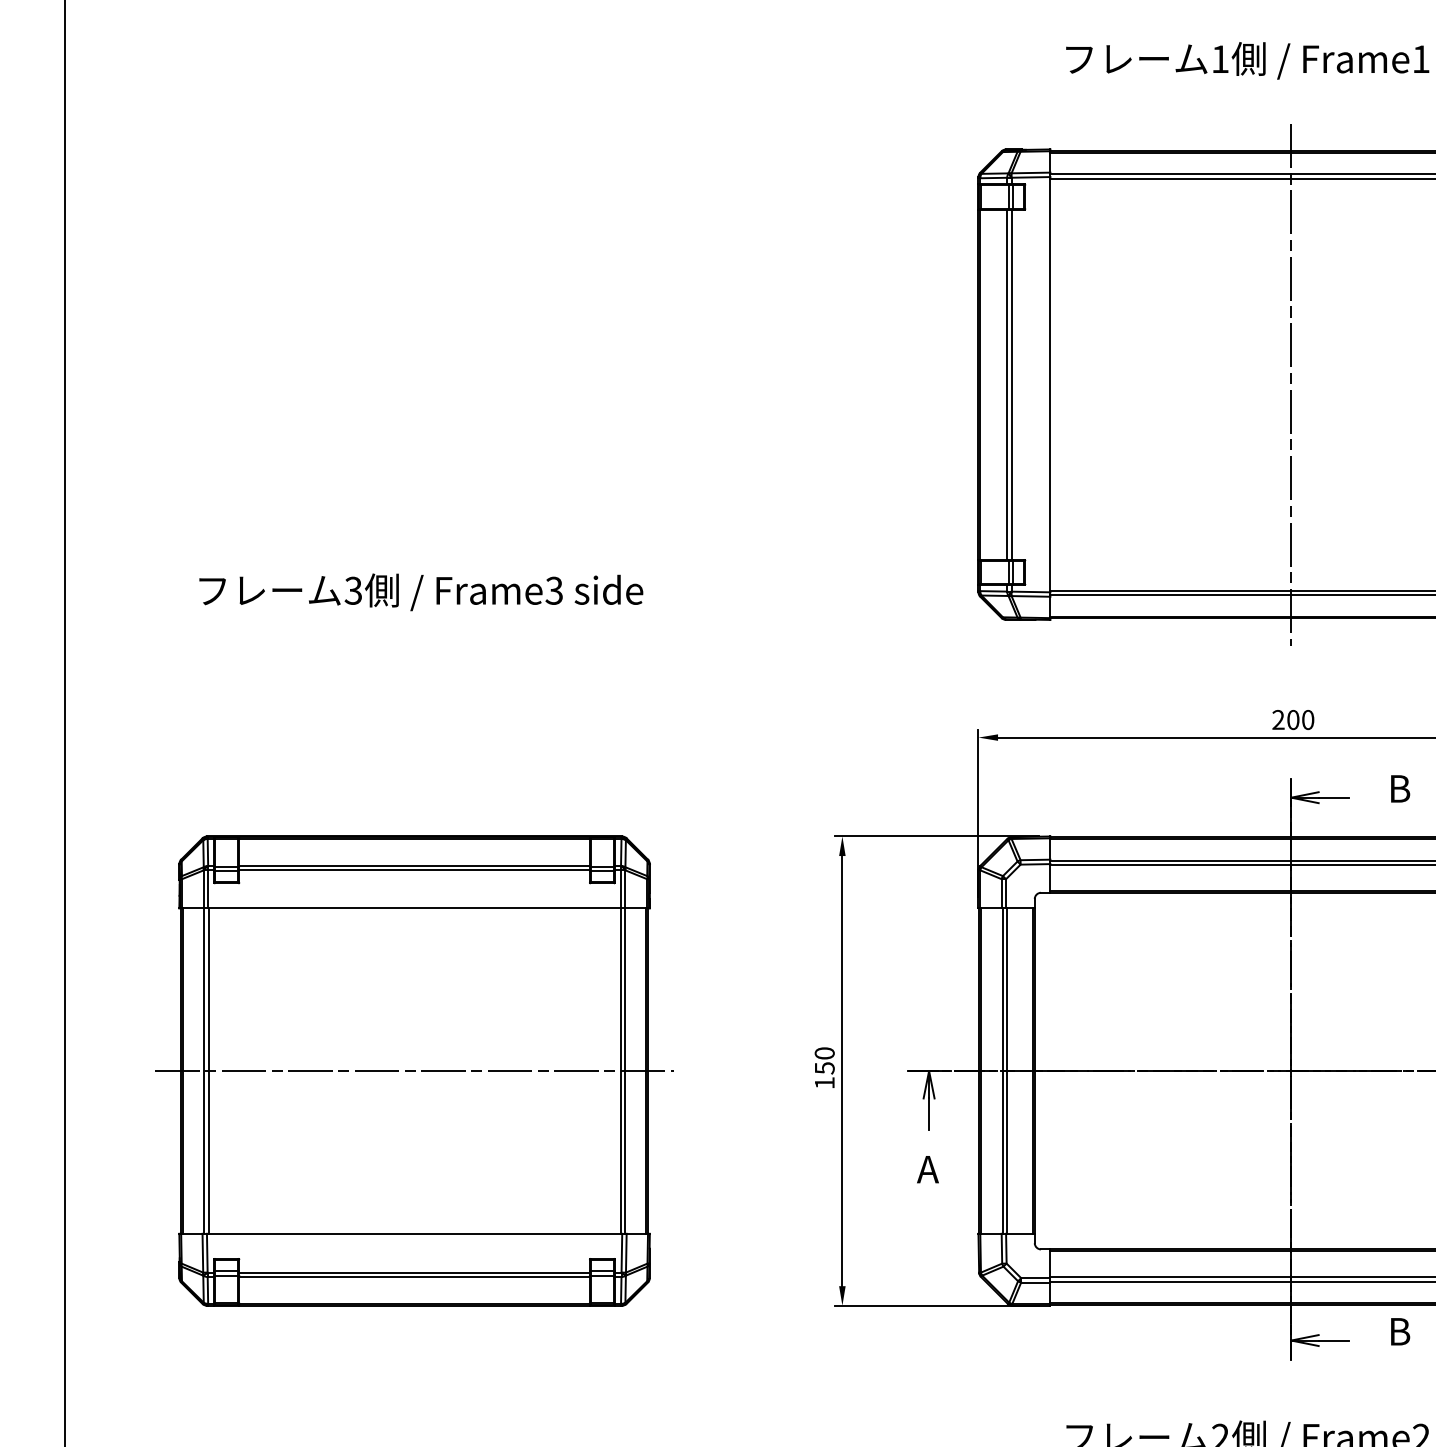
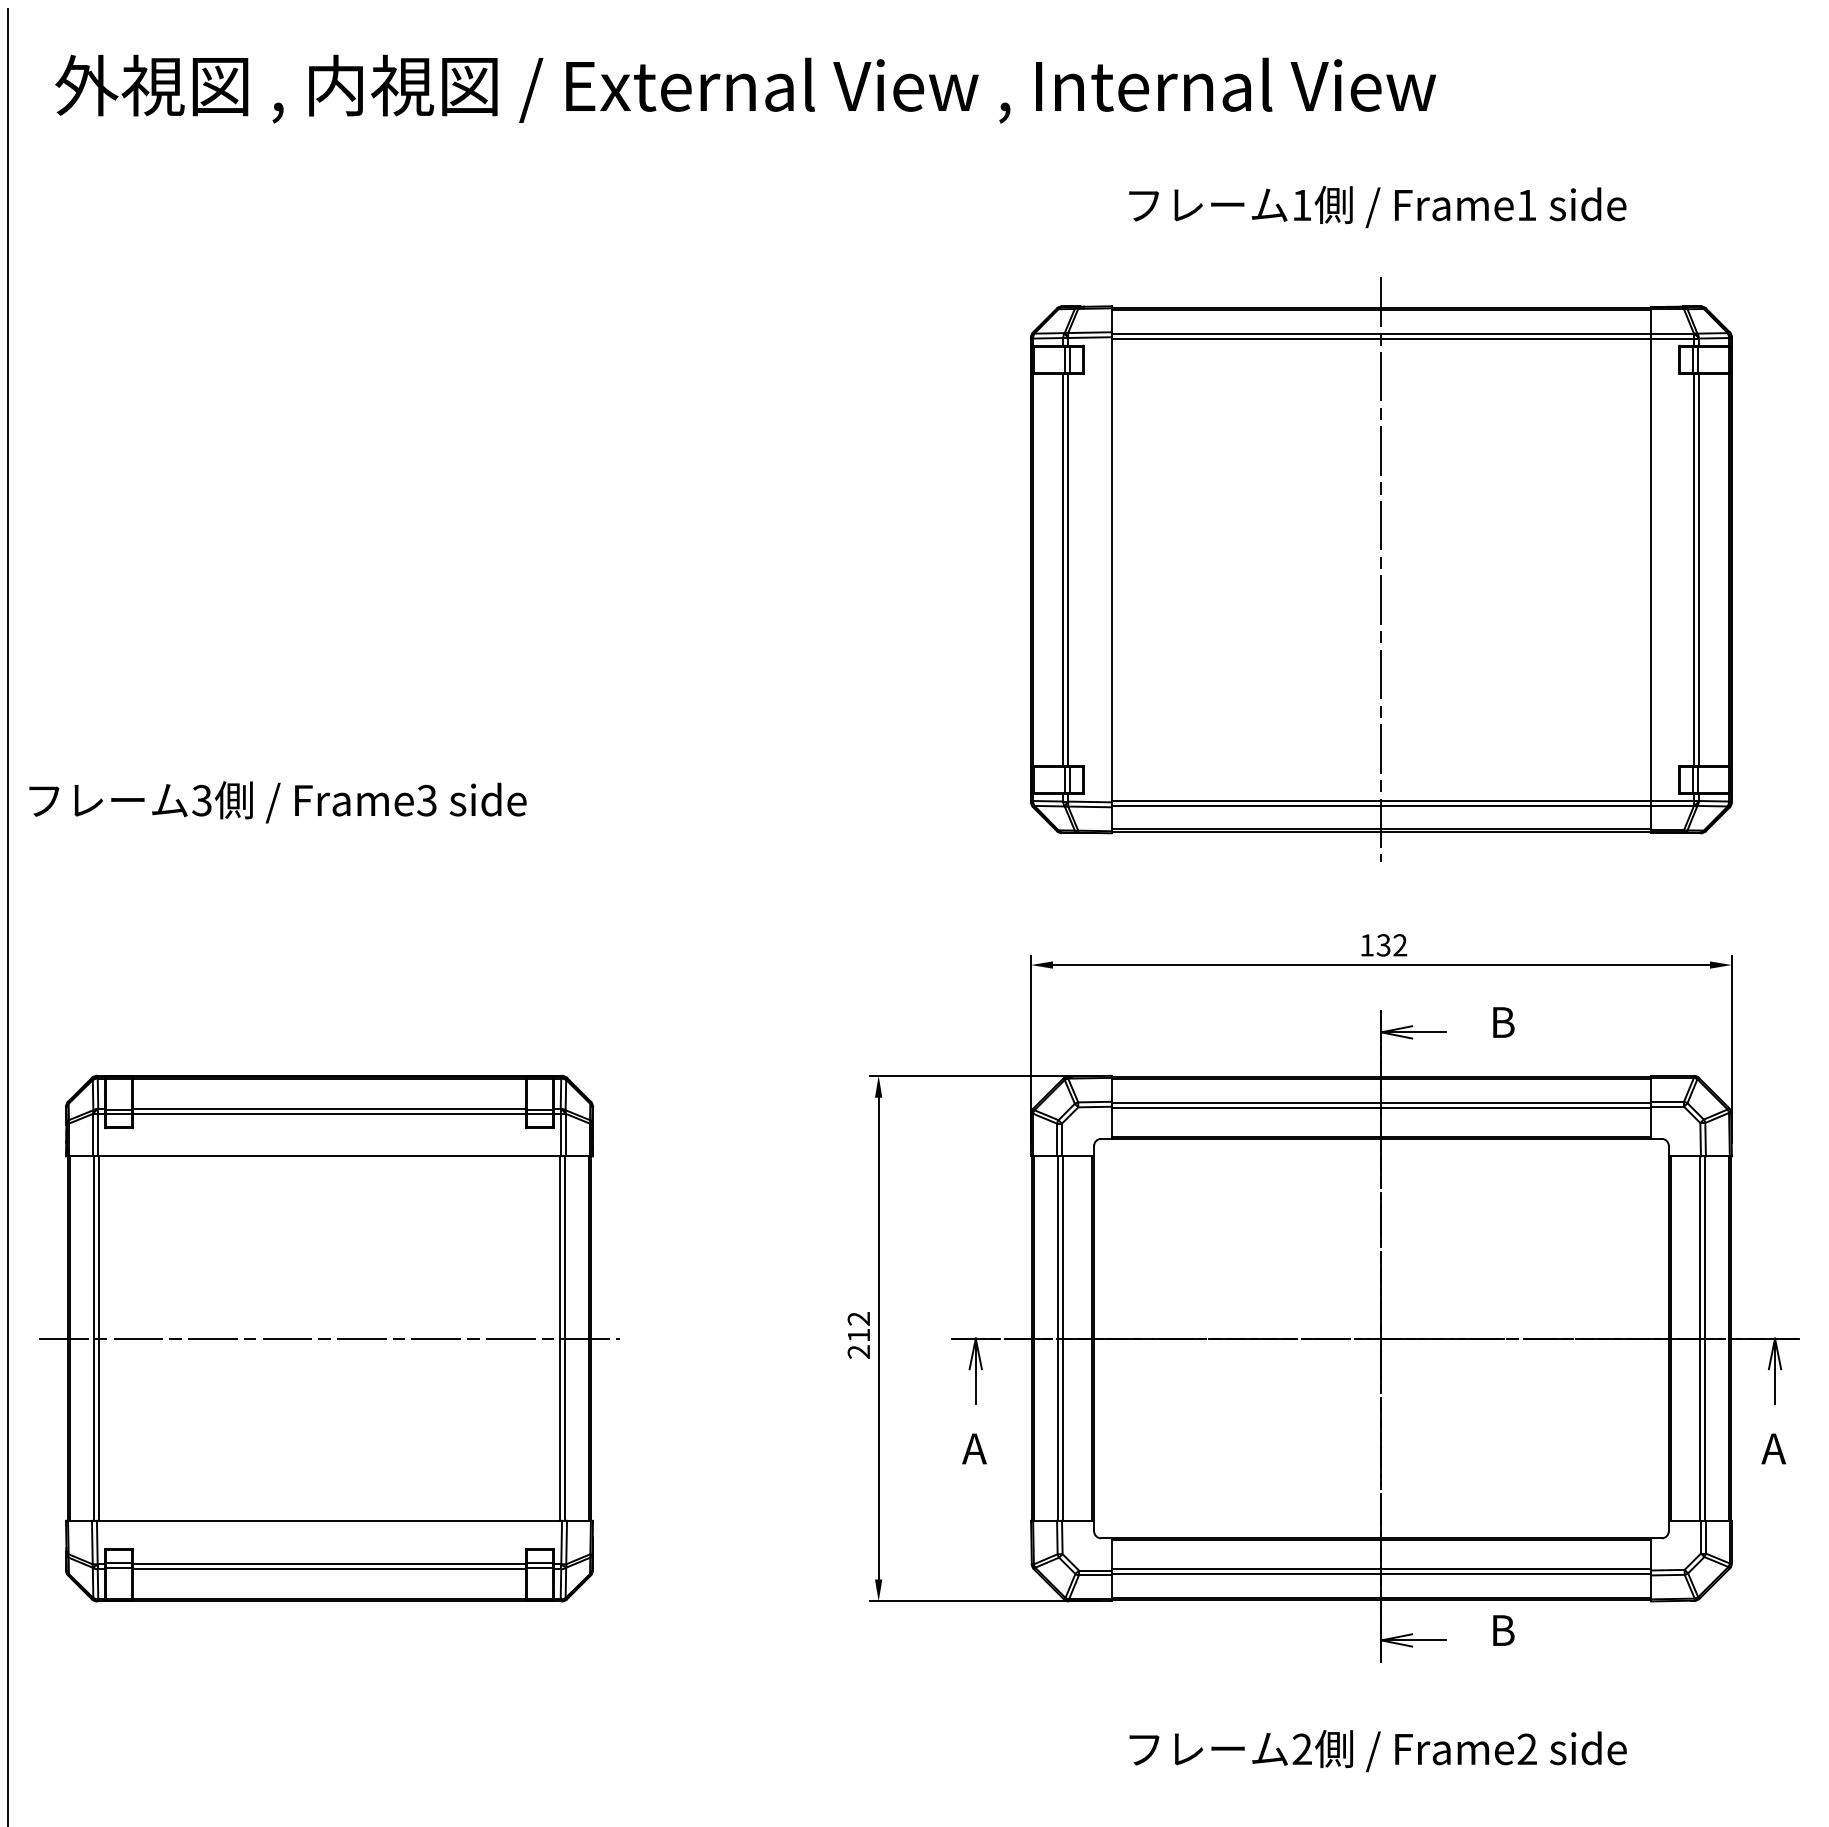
text: (420, 592) -> (277, 802), moved
text: (1293, 720) -> (1383, 945), 200 -> 132
text: (824, 1068) -> (858, 1335), 150 -> 212
part: (414, 1071) -> (329, 1338), moved

